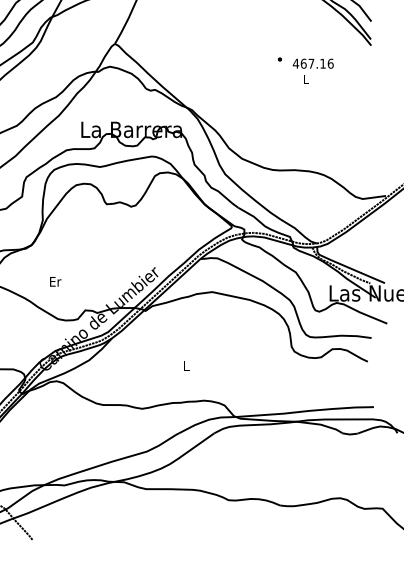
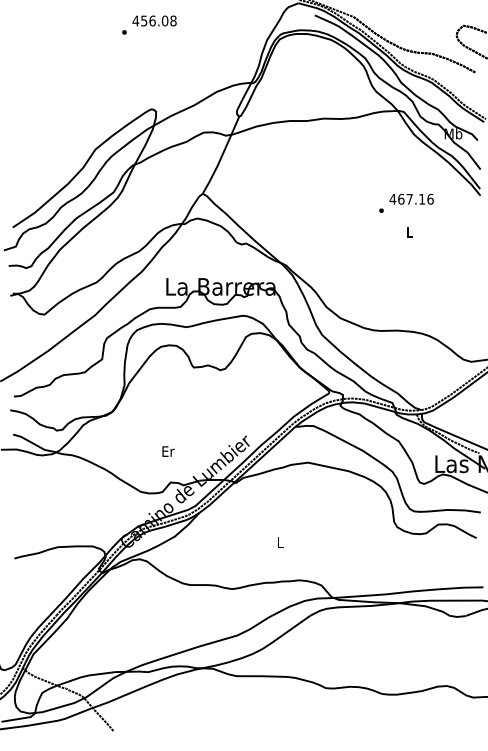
text: (313, 63) -> (411, 198), moved
text: (55, 281) -> (168, 451), moved

